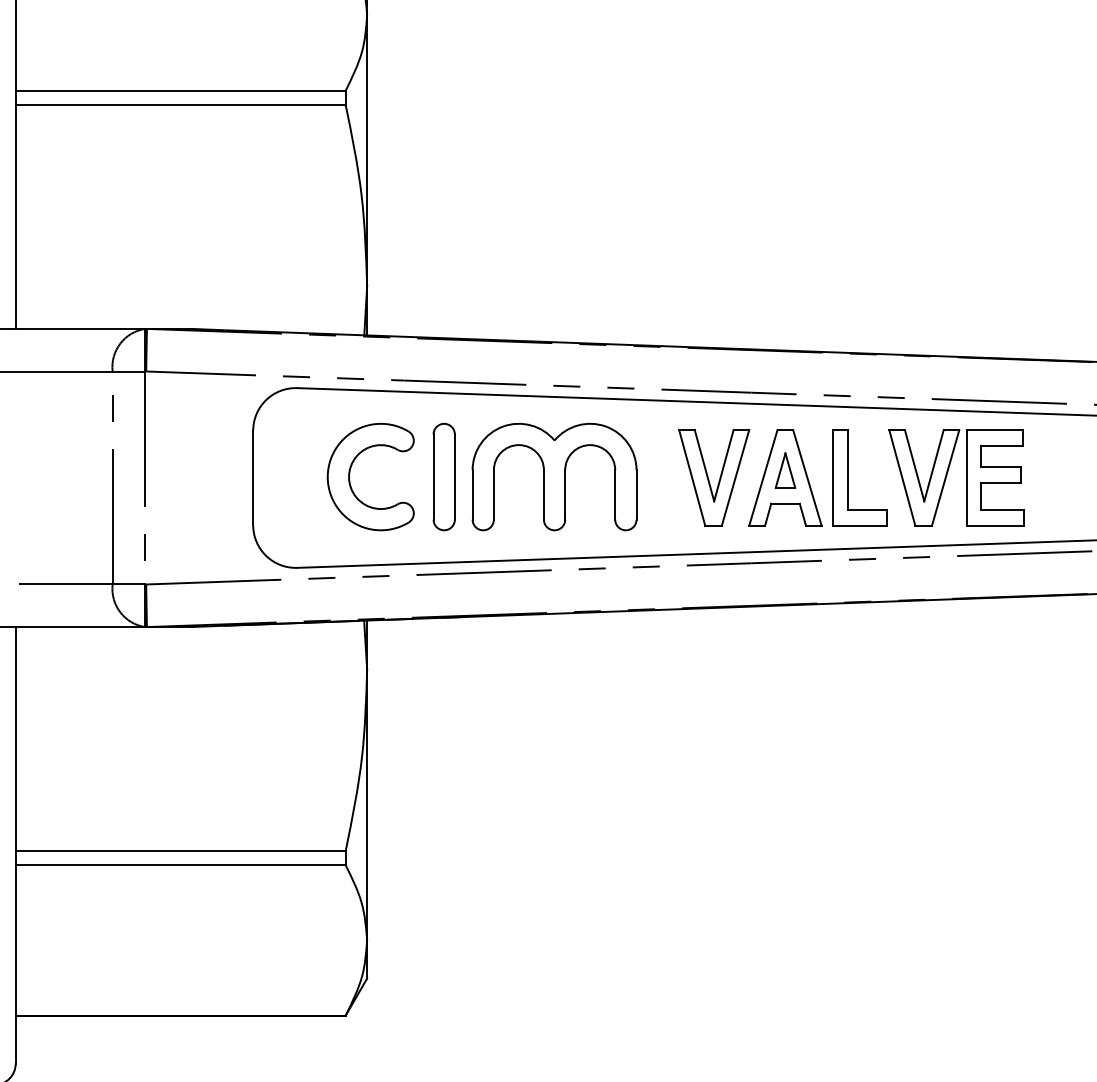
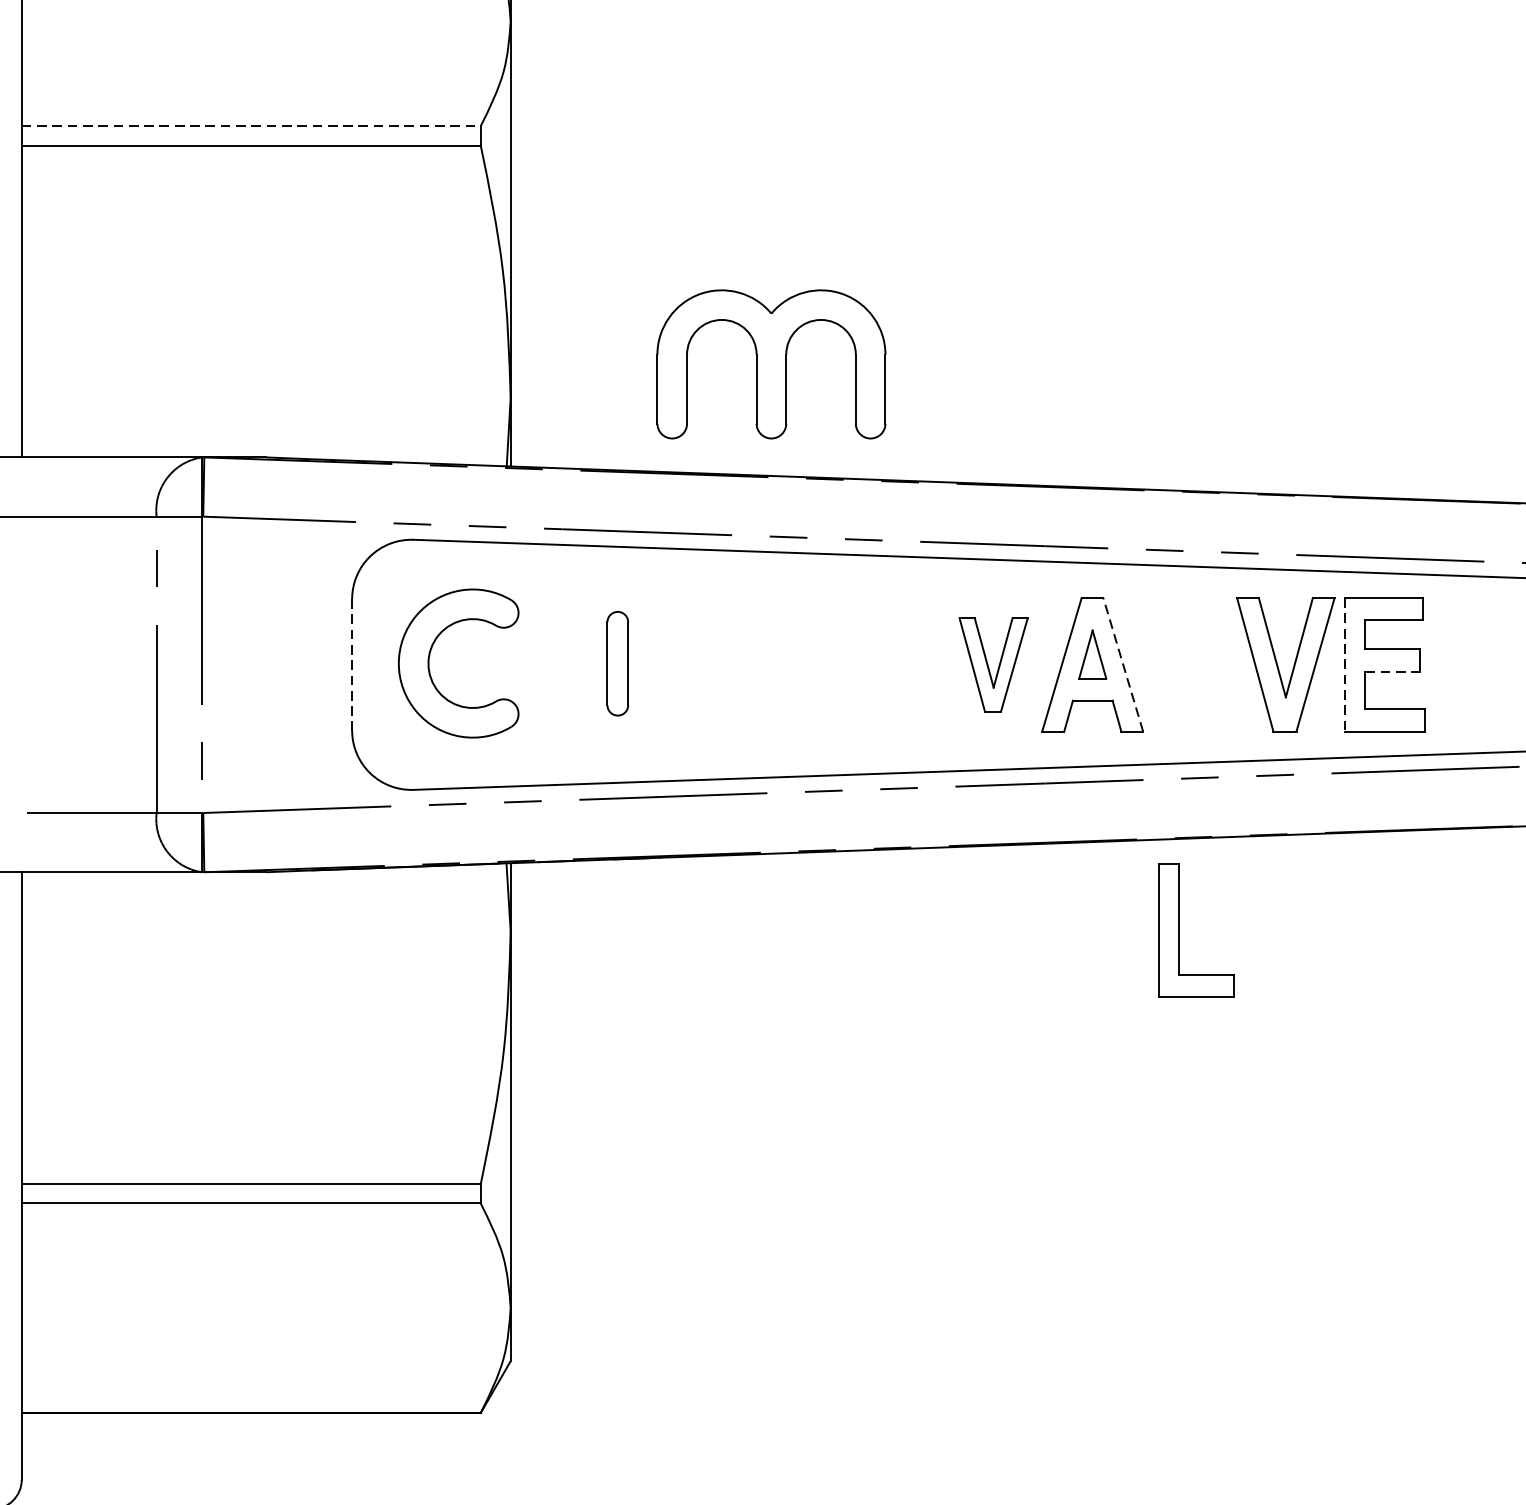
line: (180, 90) -> (251, 125), solid -> dashed
part: (554, 476) -> (771, 363), moved
part: (443, 477) -> (616, 664), size x0.7
part: (714, 477) -> (993, 664), size x0.7
line: (807, 477) -> (1123, 664), solid -> dashed
part: (848, 477) -> (1180, 929), moved
line: (253, 478) -> (352, 665), solid -> dashed
line: (966, 478) -> (1344, 665), solid -> dashed
part: (350, 480) -> (430, 668), moved
line: (1001, 482) -> (1393, 671), solid -> dashed

